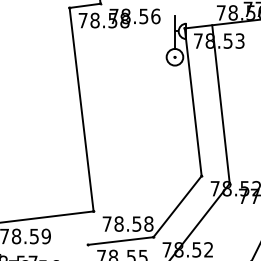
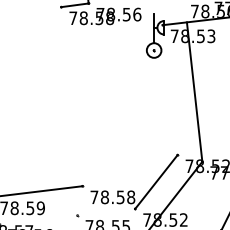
line: (192, 102) -> (169, 90), removed
line: (81, 109) -> (71, 96), removed
line: (120, 240) -> (106, 211), removed

